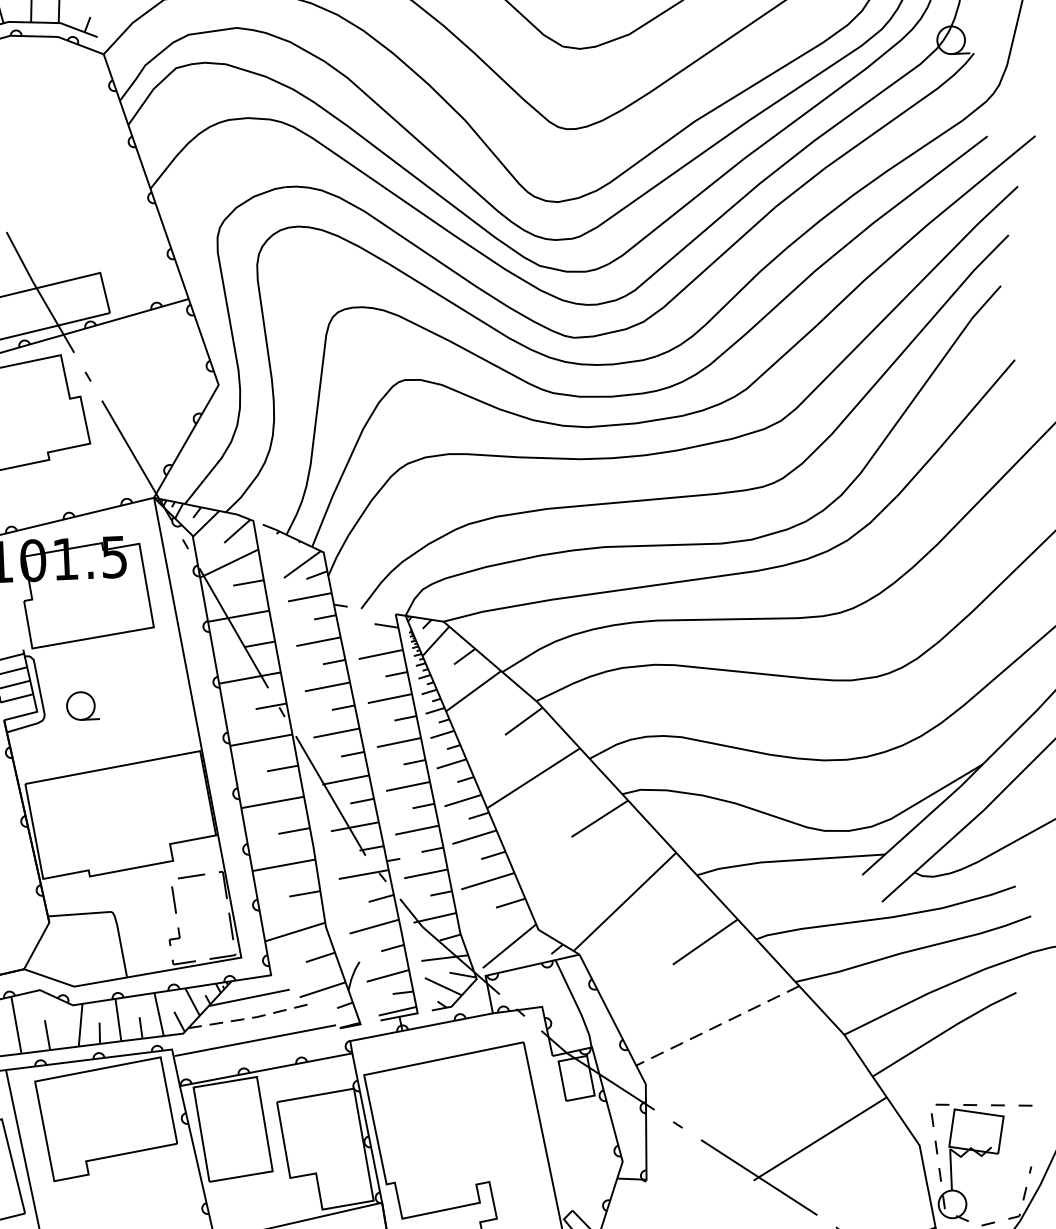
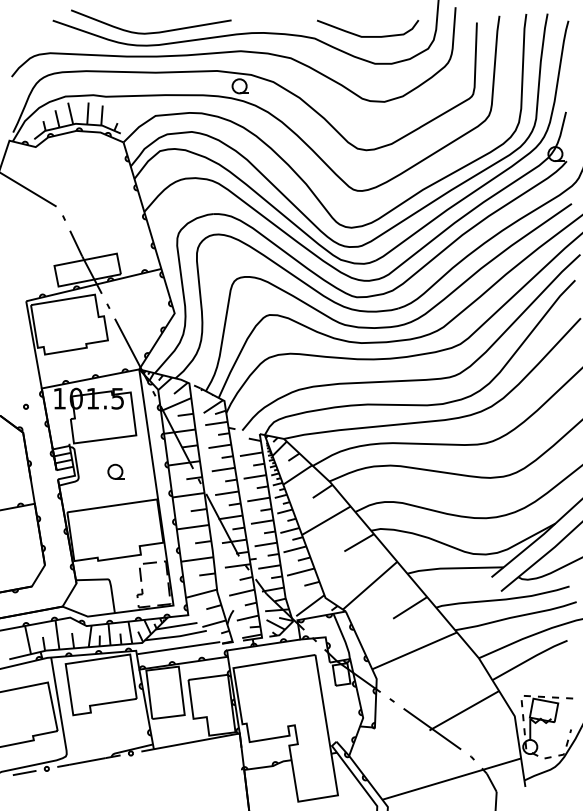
part: (81, 705) -> (115, 471), moved
line: (251, 1017) -> (177, 636), dashed -> solid
line: (717, 1027) -> (414, 651), dashed -> solid

